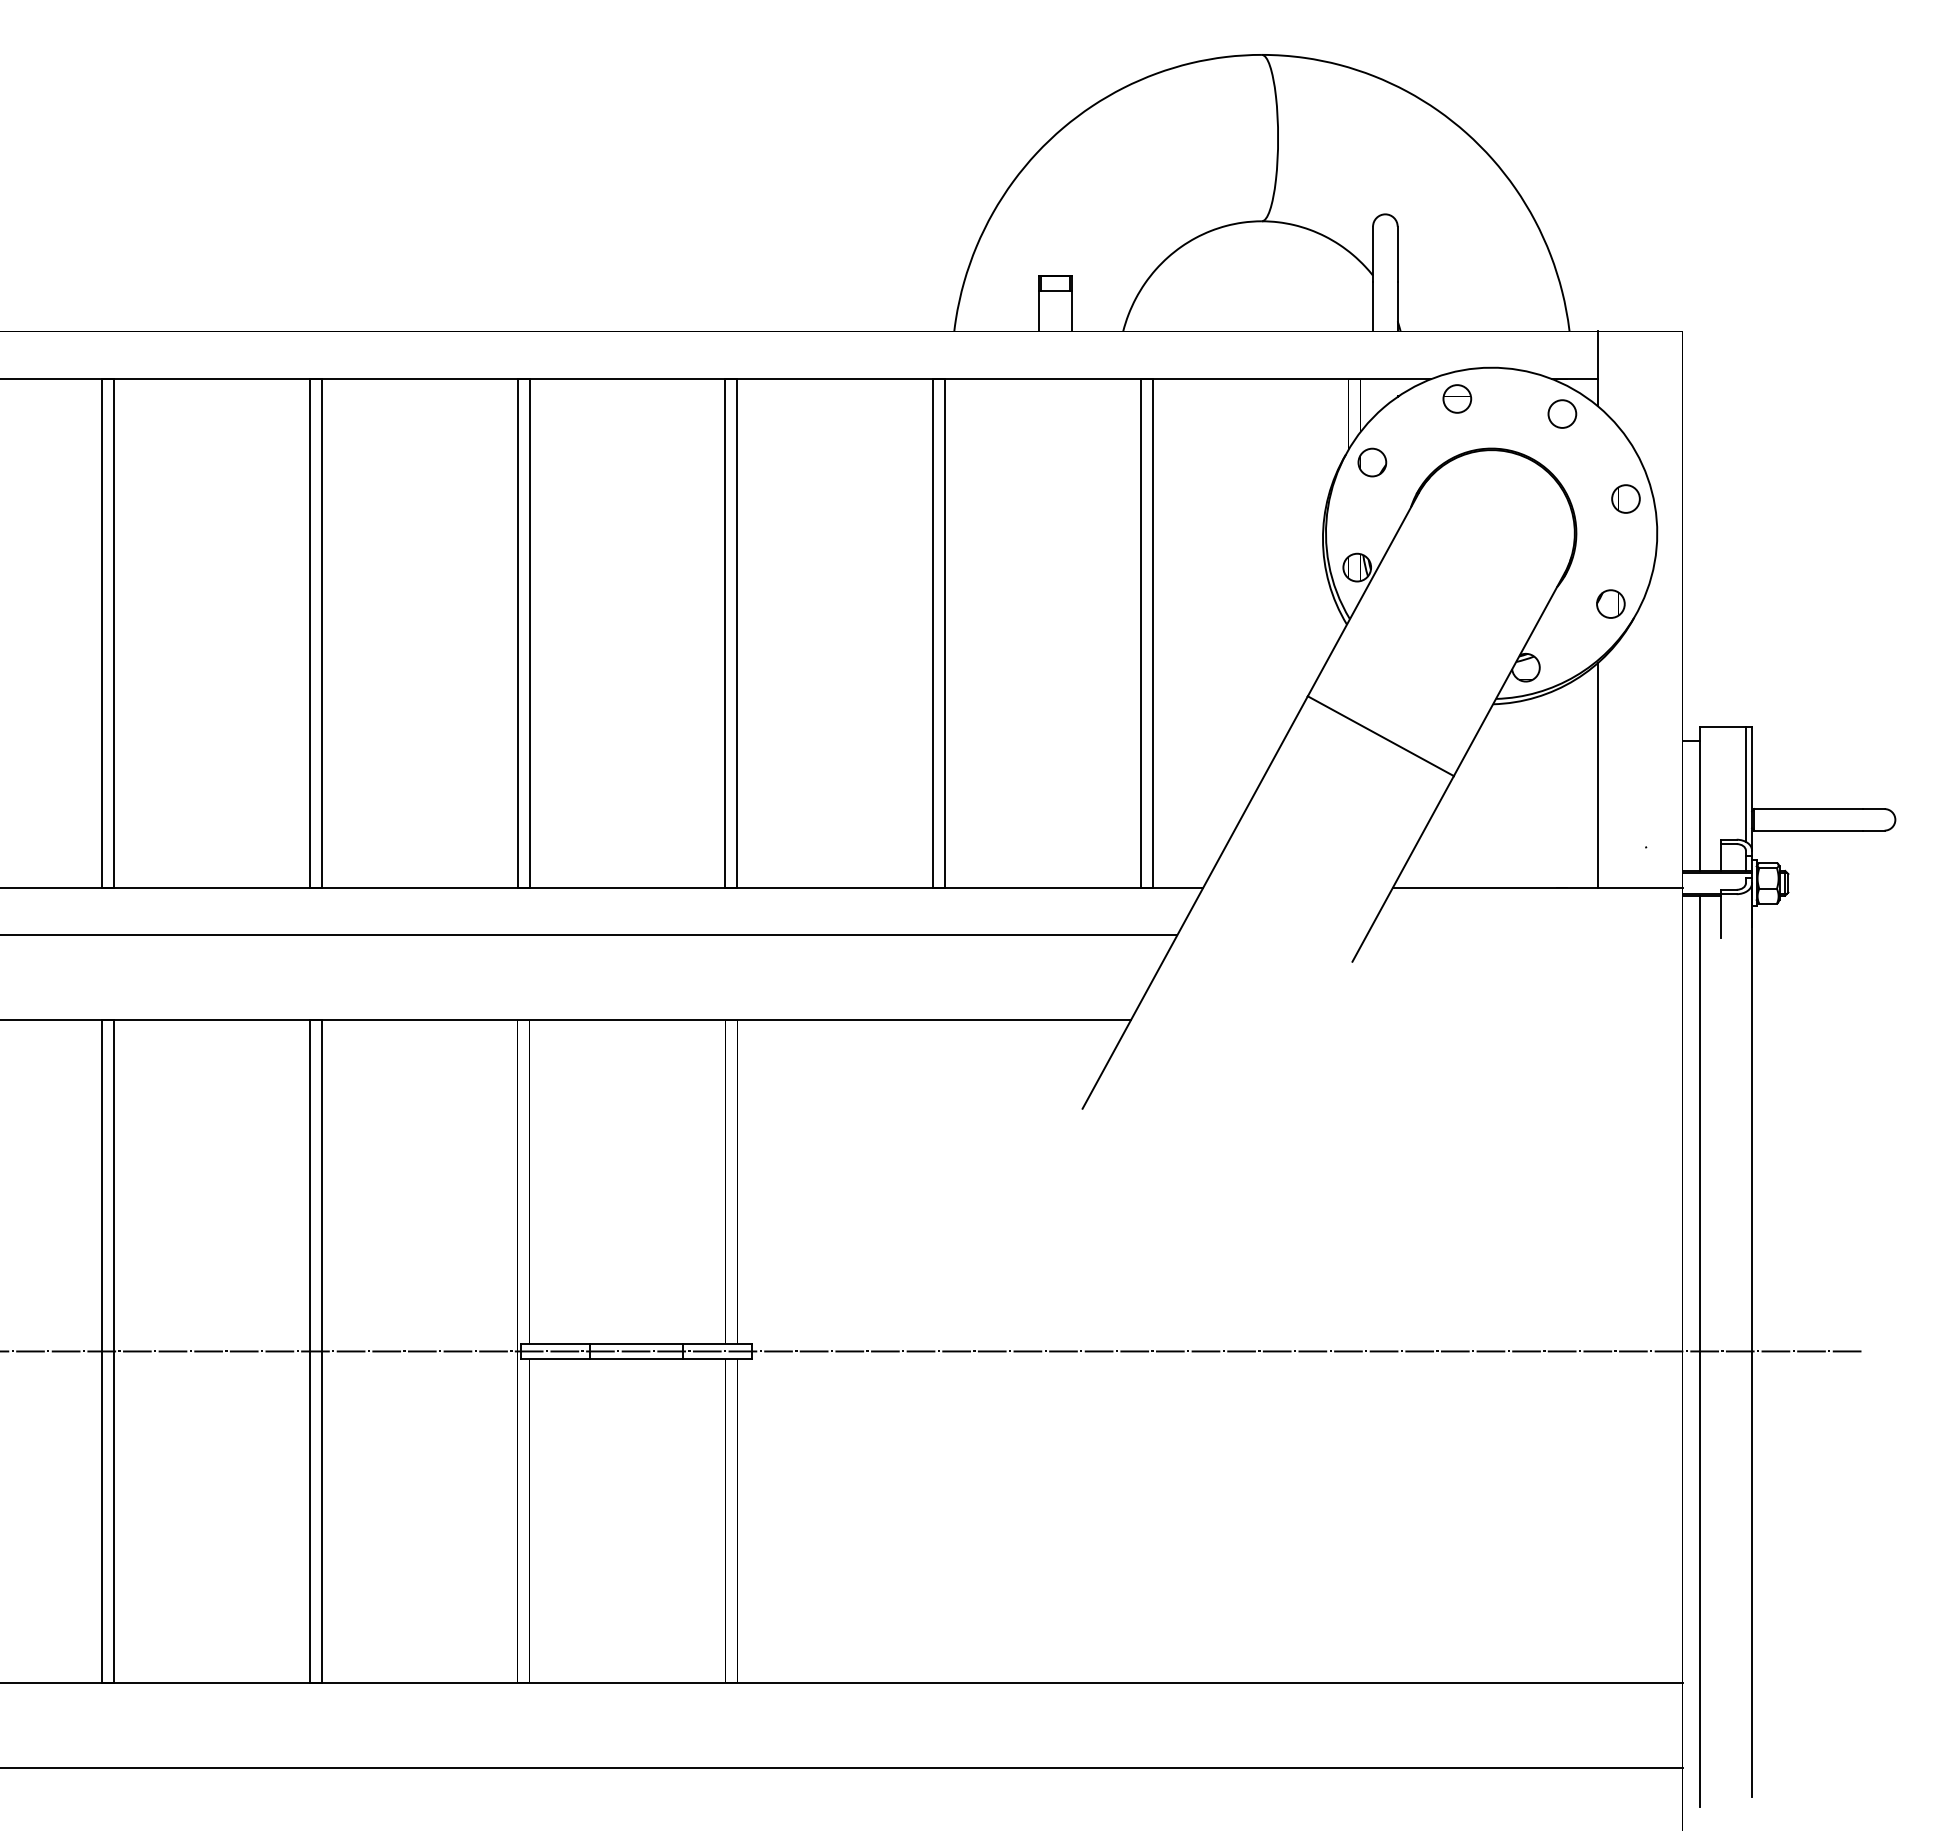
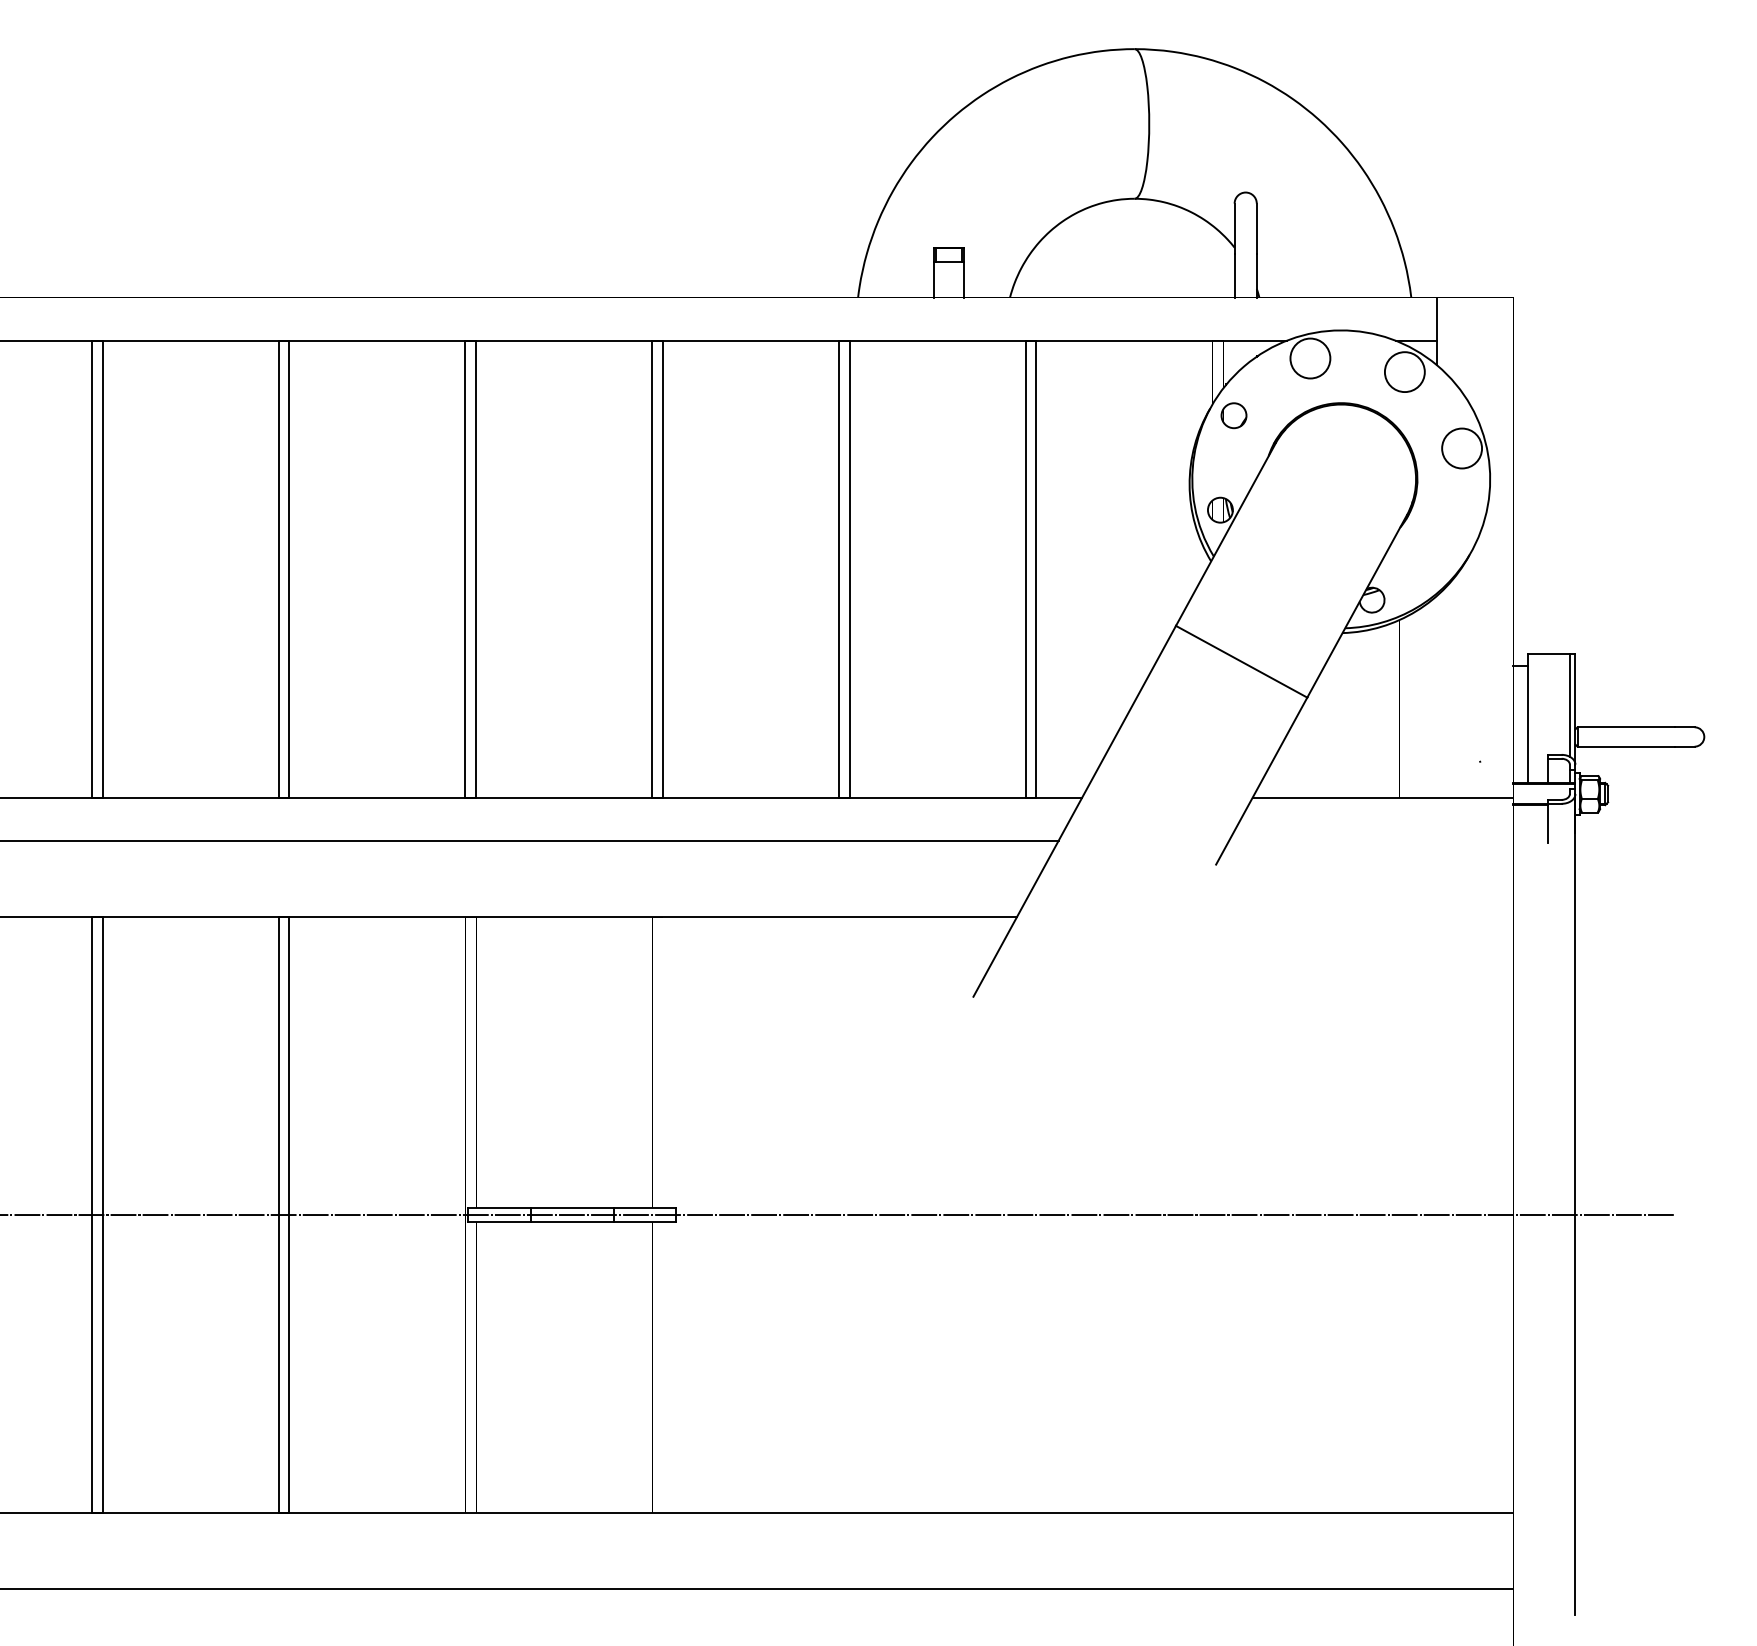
circle: (1457, 398) -> (1310, 358), size x1.6
circle: (1562, 413) -> (1404, 371), size x1.6
circle: (1625, 498) -> (1461, 448), size x1.6
part: (1610, 603) -> (1448, 542), removed
line: (1598, 775) -> (1437, 697), removed
line: (1699, 1351) -> (1528, 1215), removed

